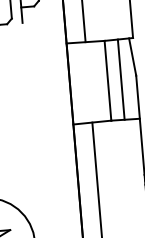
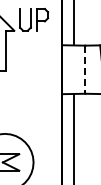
line: (121, 79) -> (93, 69), removed
line: (108, 82) -> (85, 70), solid -> dashed

